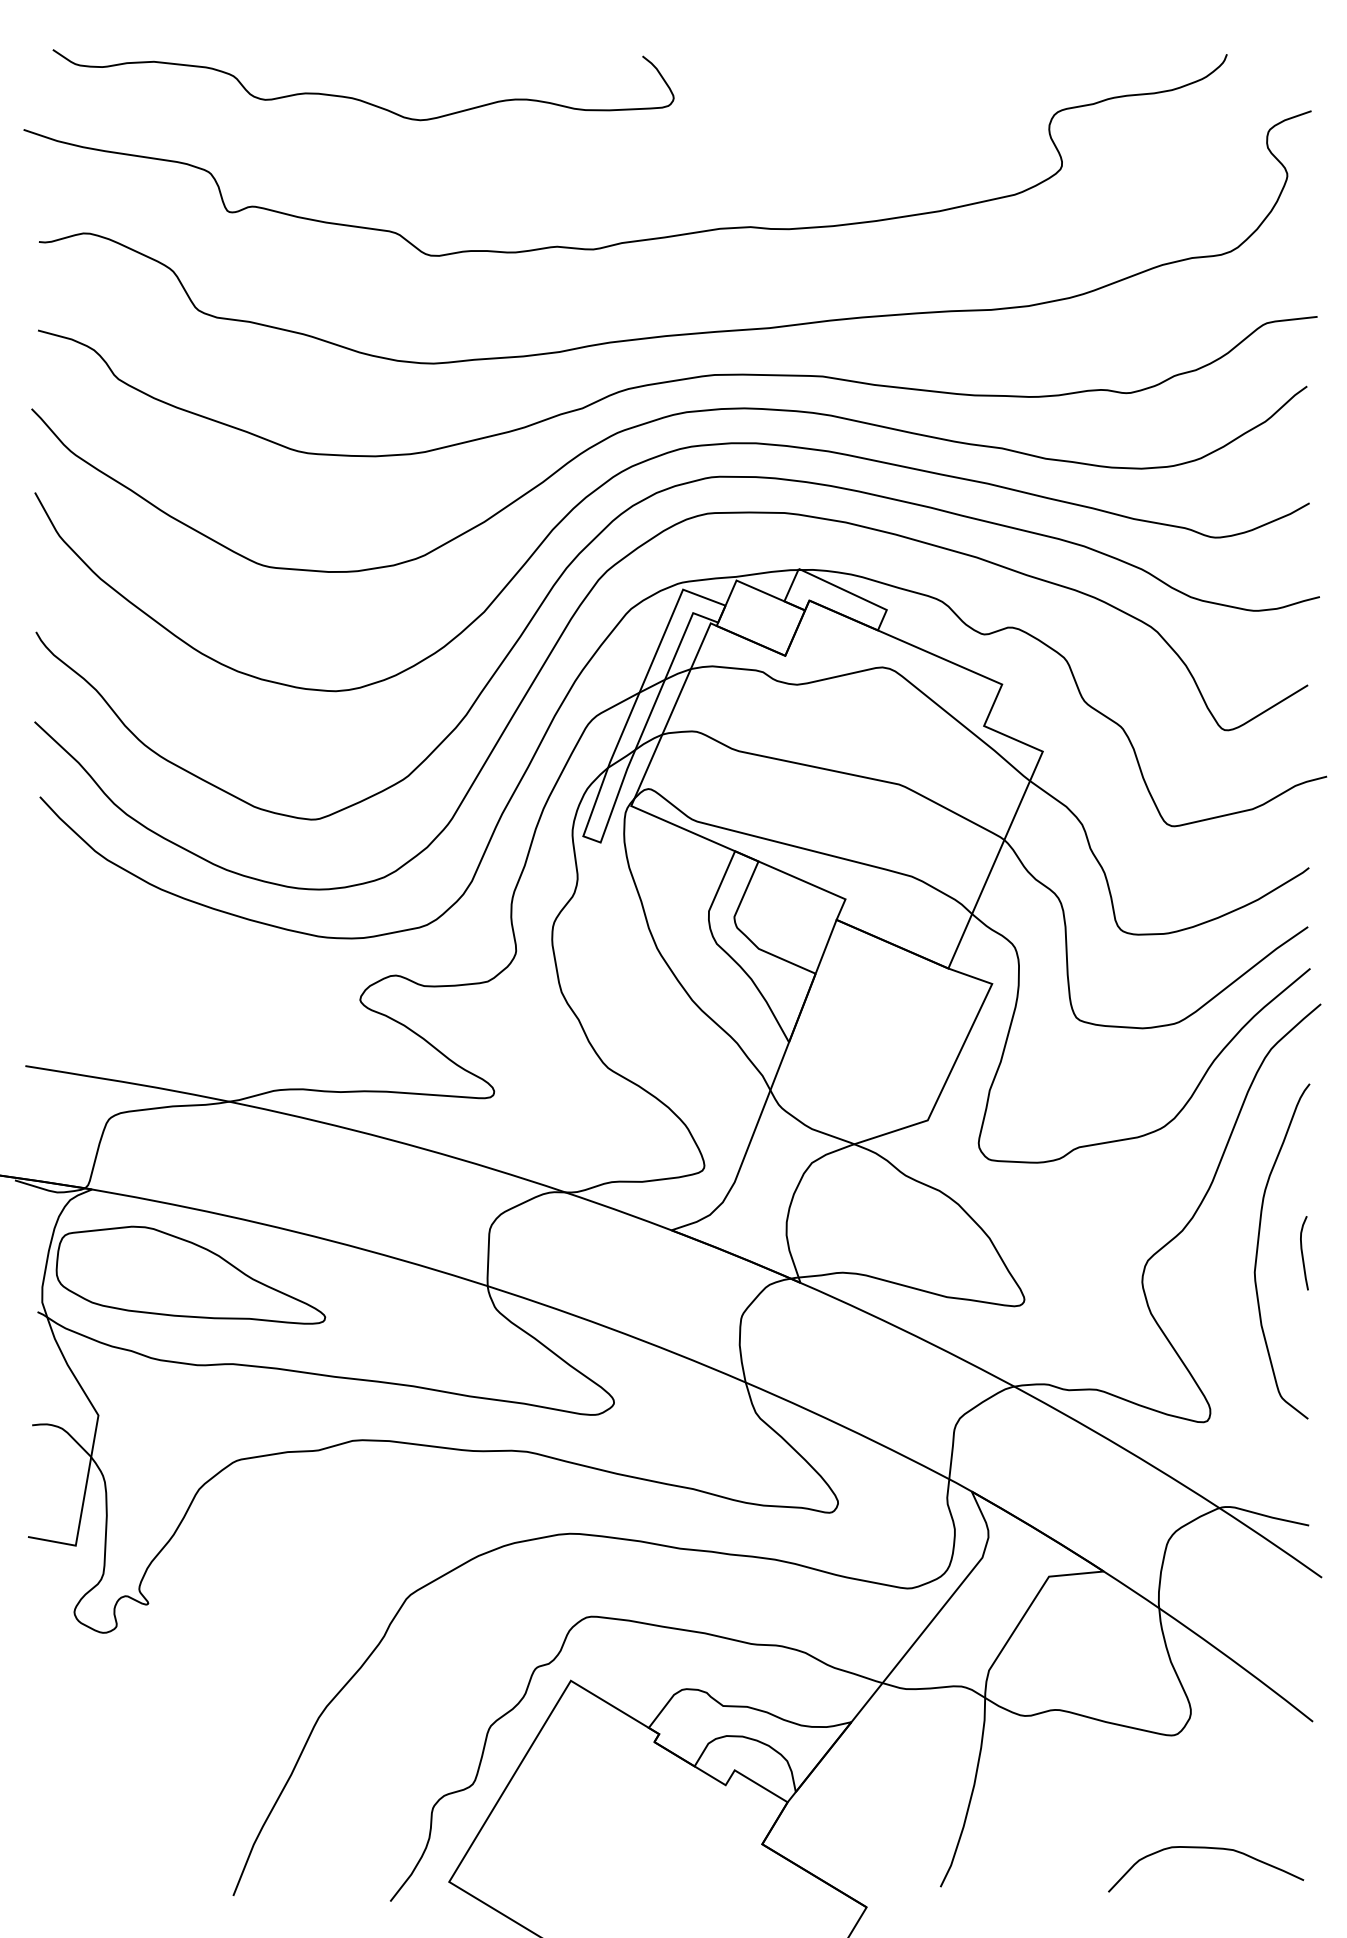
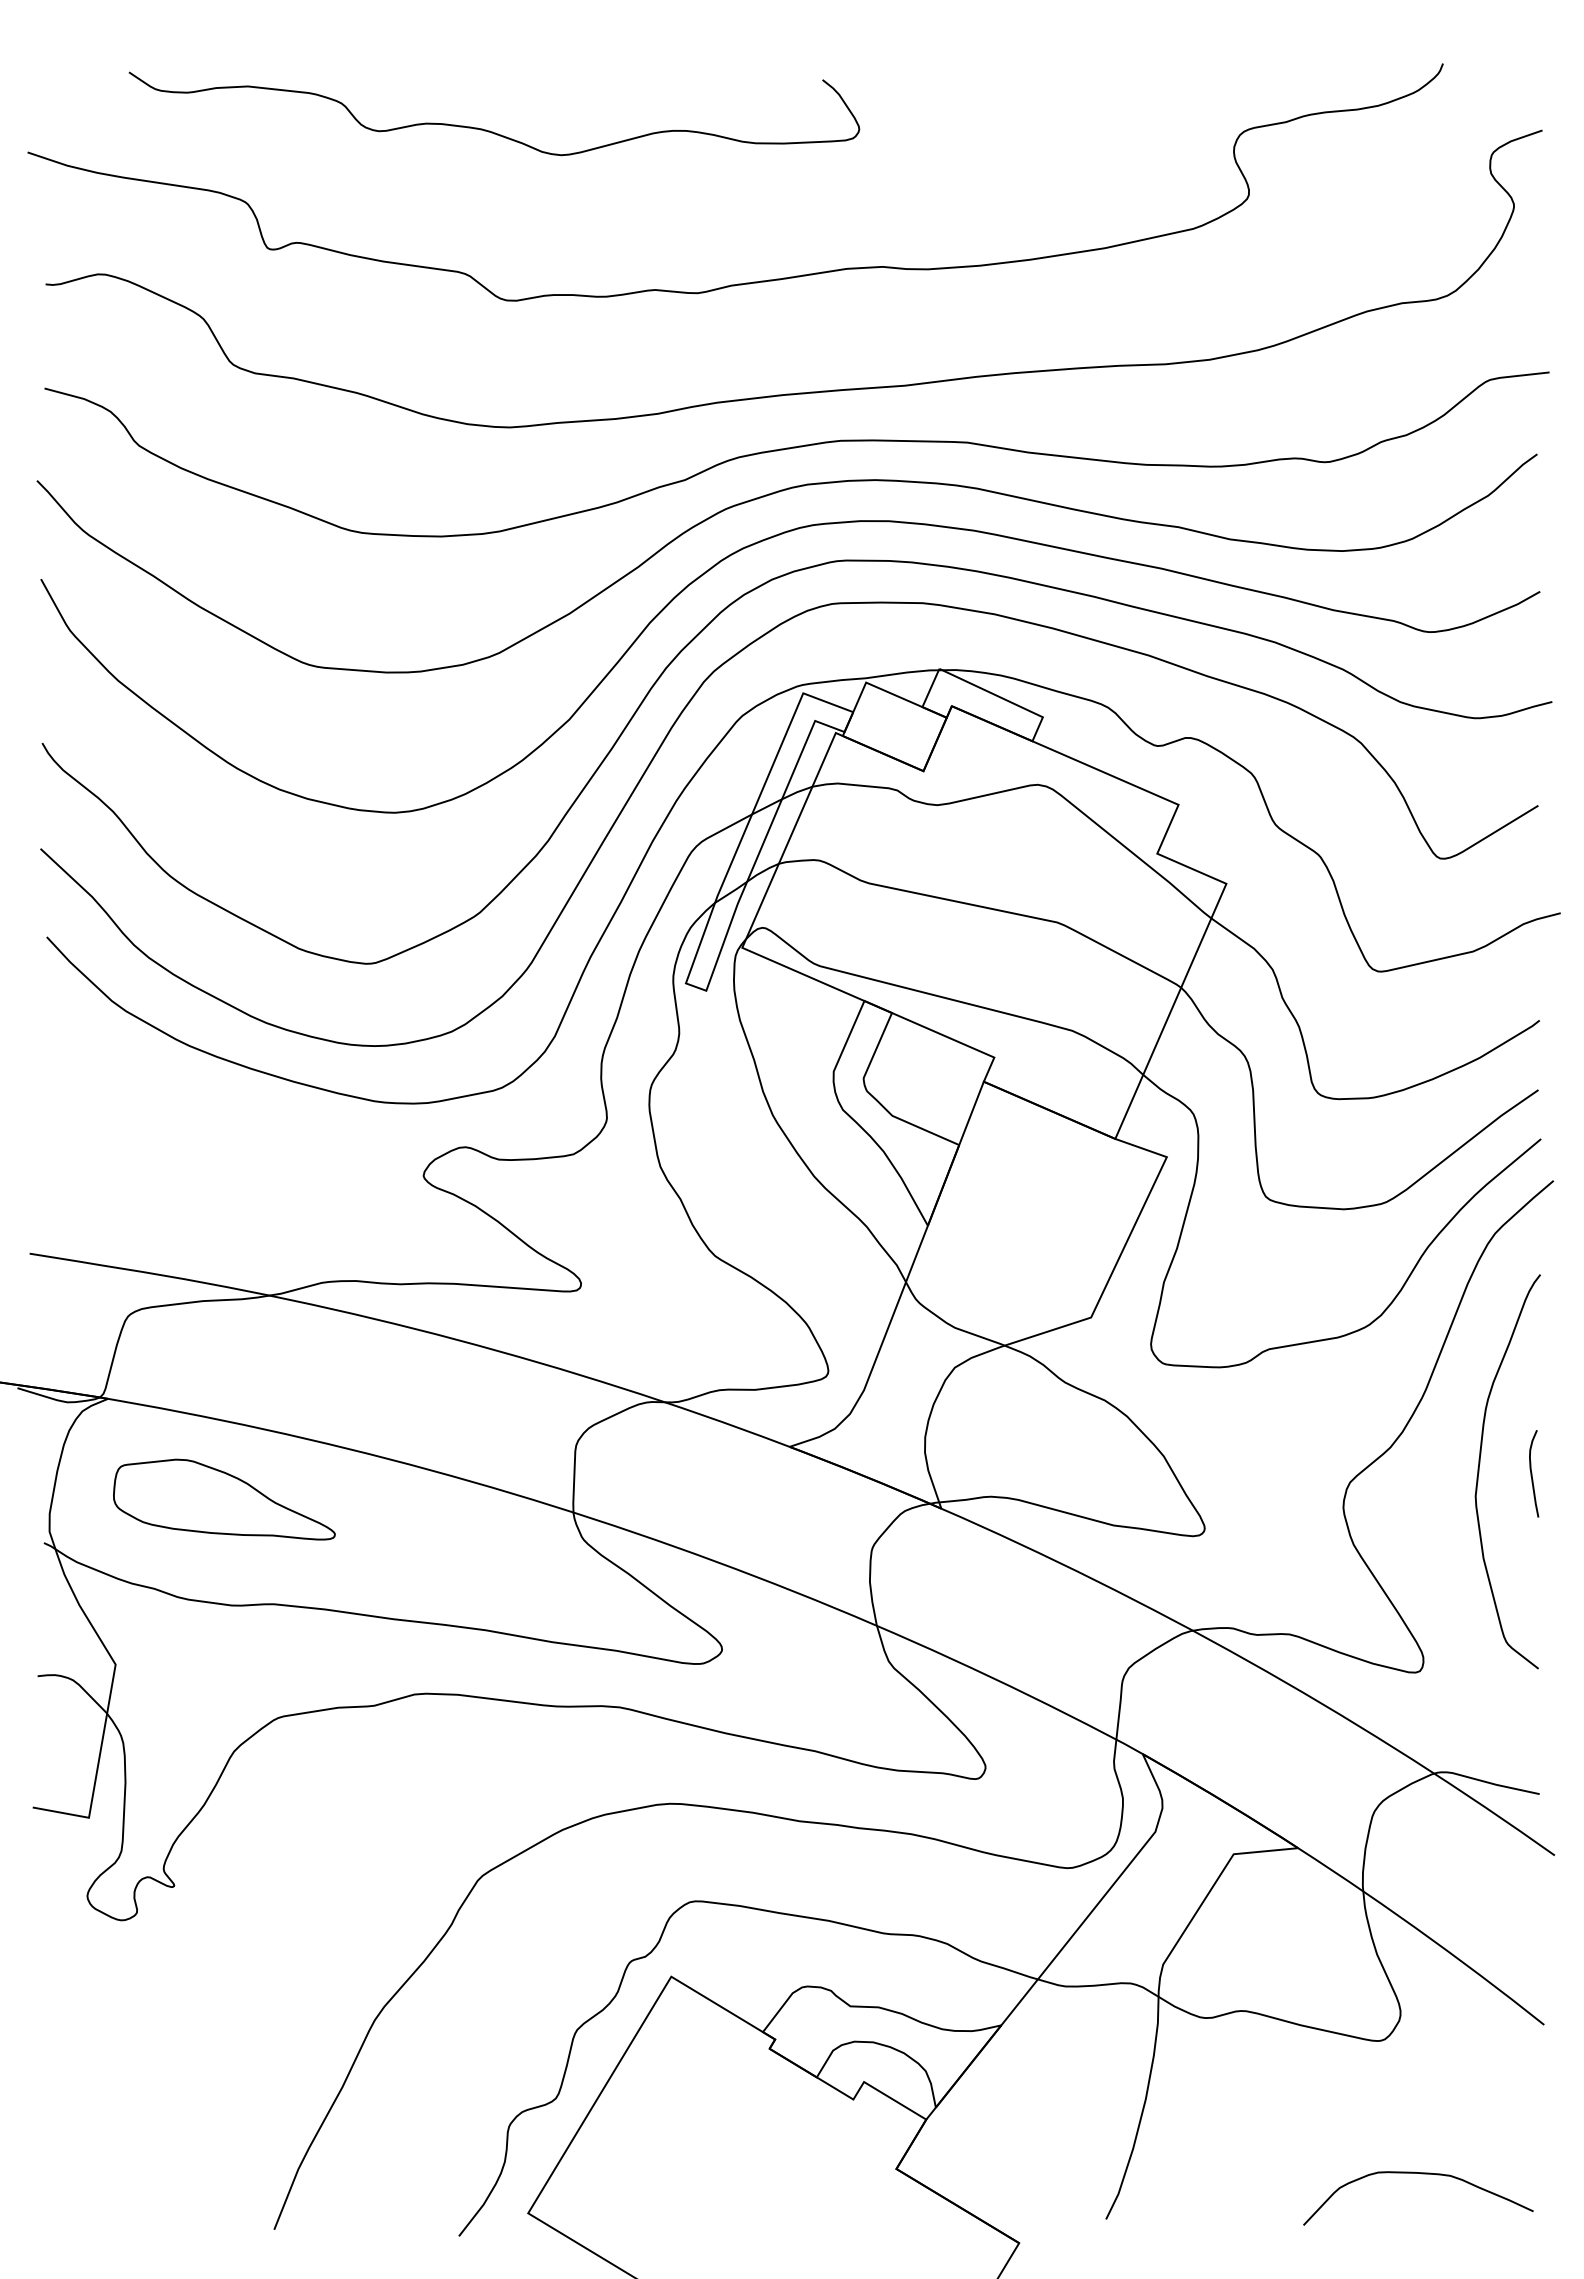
curve: (359, 99) -> (489, 130), moved
part: (191, 1275) -> (224, 1499), size x0.7

